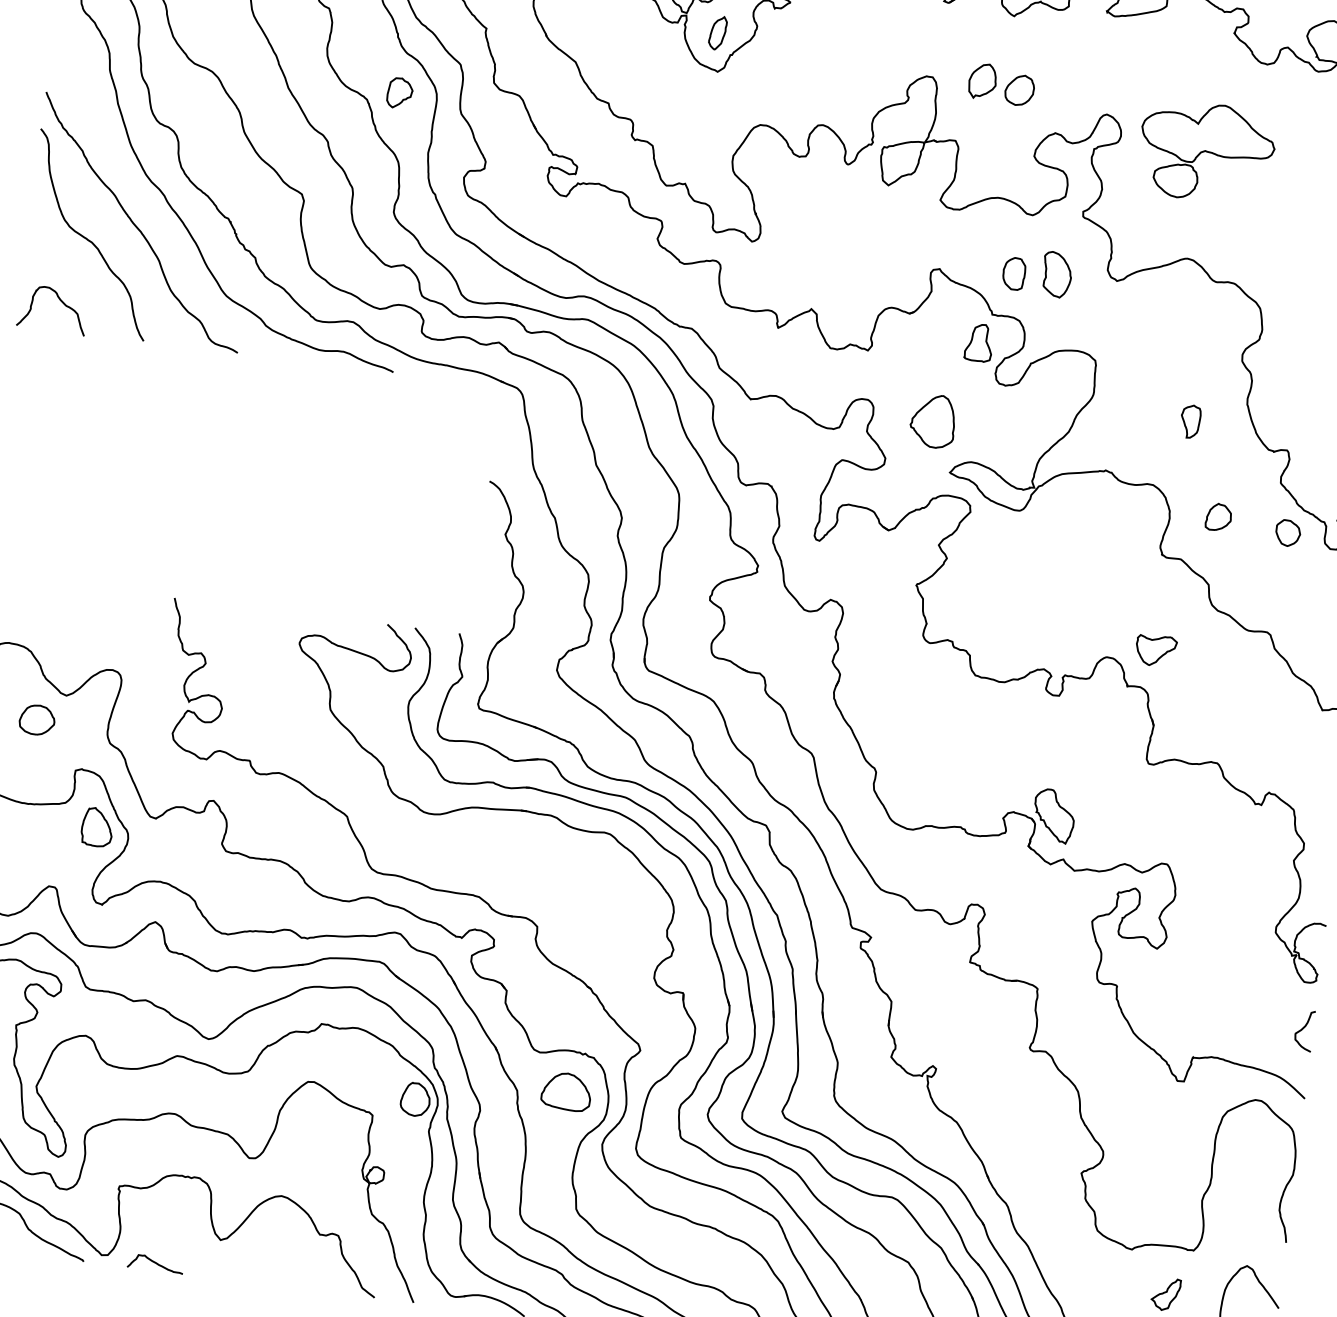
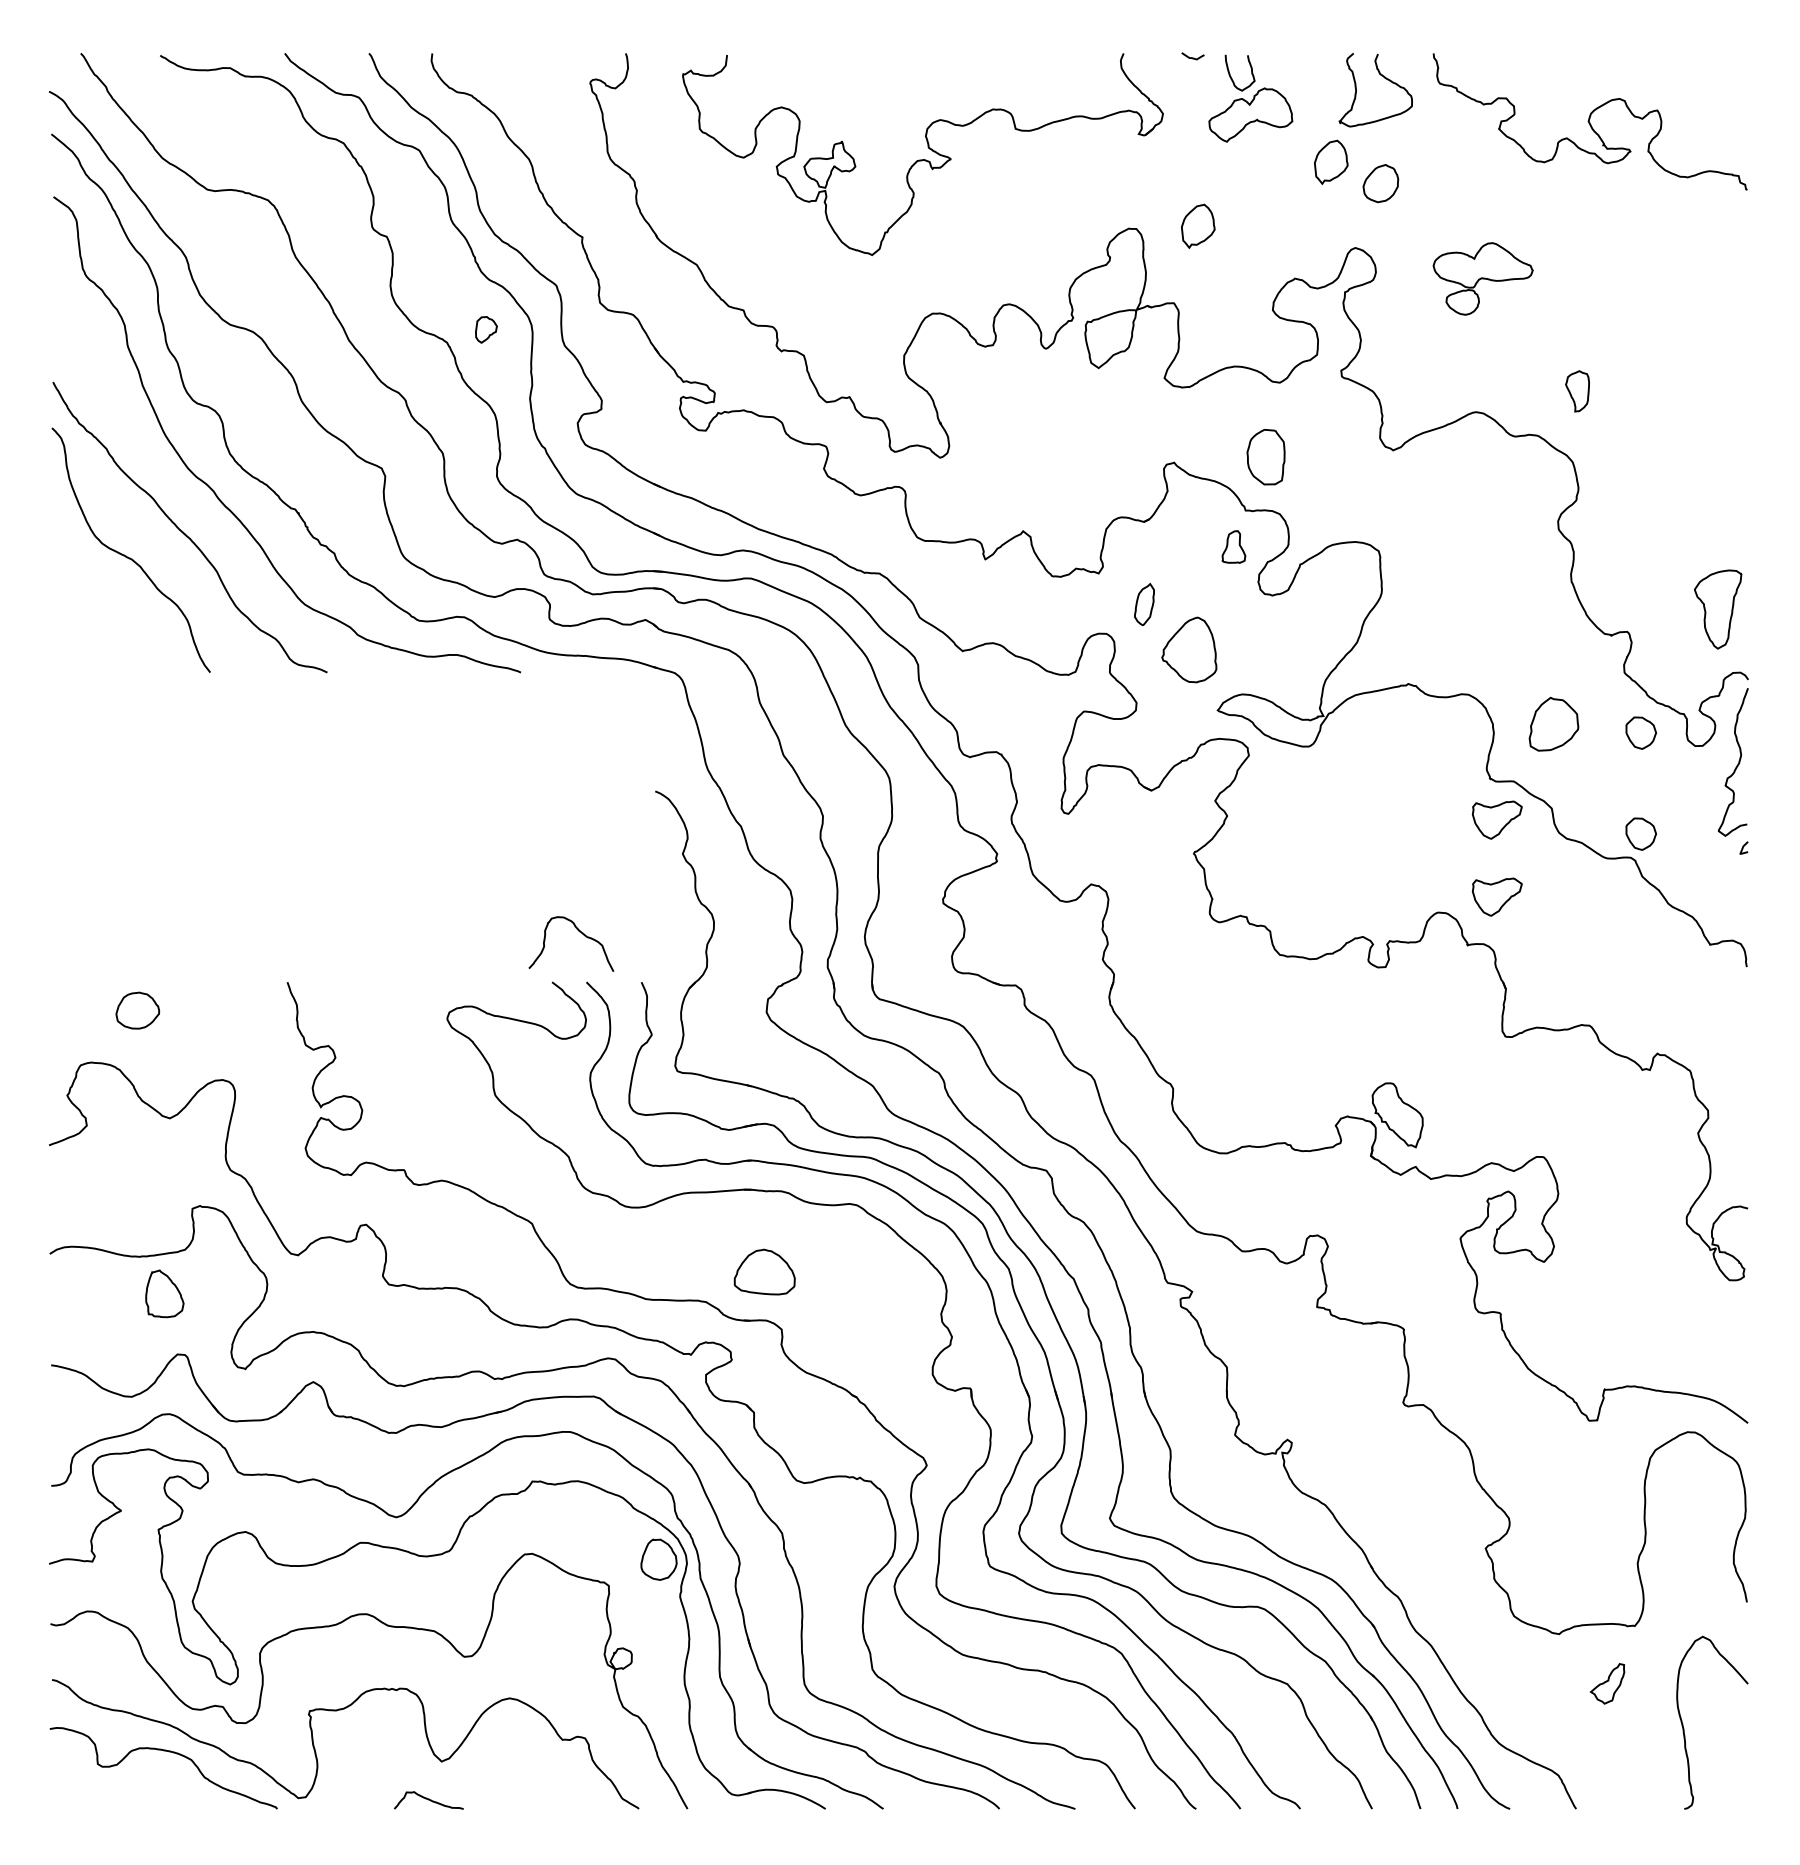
part: (717, 33) -> (1144, 604), moved
part: (1096, 42) -> (1331, 161), added
part: (1019, 90) -> (1380, 183), moved
part: (400, 93) -> (486, 329), size x0.7
part: (1206, 151) -> (1482, 278), size x0.6
part: (1013, 273) -> (1265, 456), size x1.4
part: (1056, 274) -> (1318, 451), removed
curve: (60, 301) -> (579, 932), moved
part: (979, 342) -> (1233, 546), size x0.7
part: (1190, 421) -> (1577, 391), moved
part: (1218, 516) -> (1553, 723), size x1.6
part: (1163, 588) -> (1496, 819), added
part: (1277, 613) -> (1640, 833), added
part: (37, 719) -> (137, 1010), moved
part: (97, 826) -> (164, 1293), moved
curve: (1303, 1029) -> (1735, 1338), removed
part: (566, 1091) -> (764, 1271), moved
curve: (155, 1263) -> (428, 1800), moved

